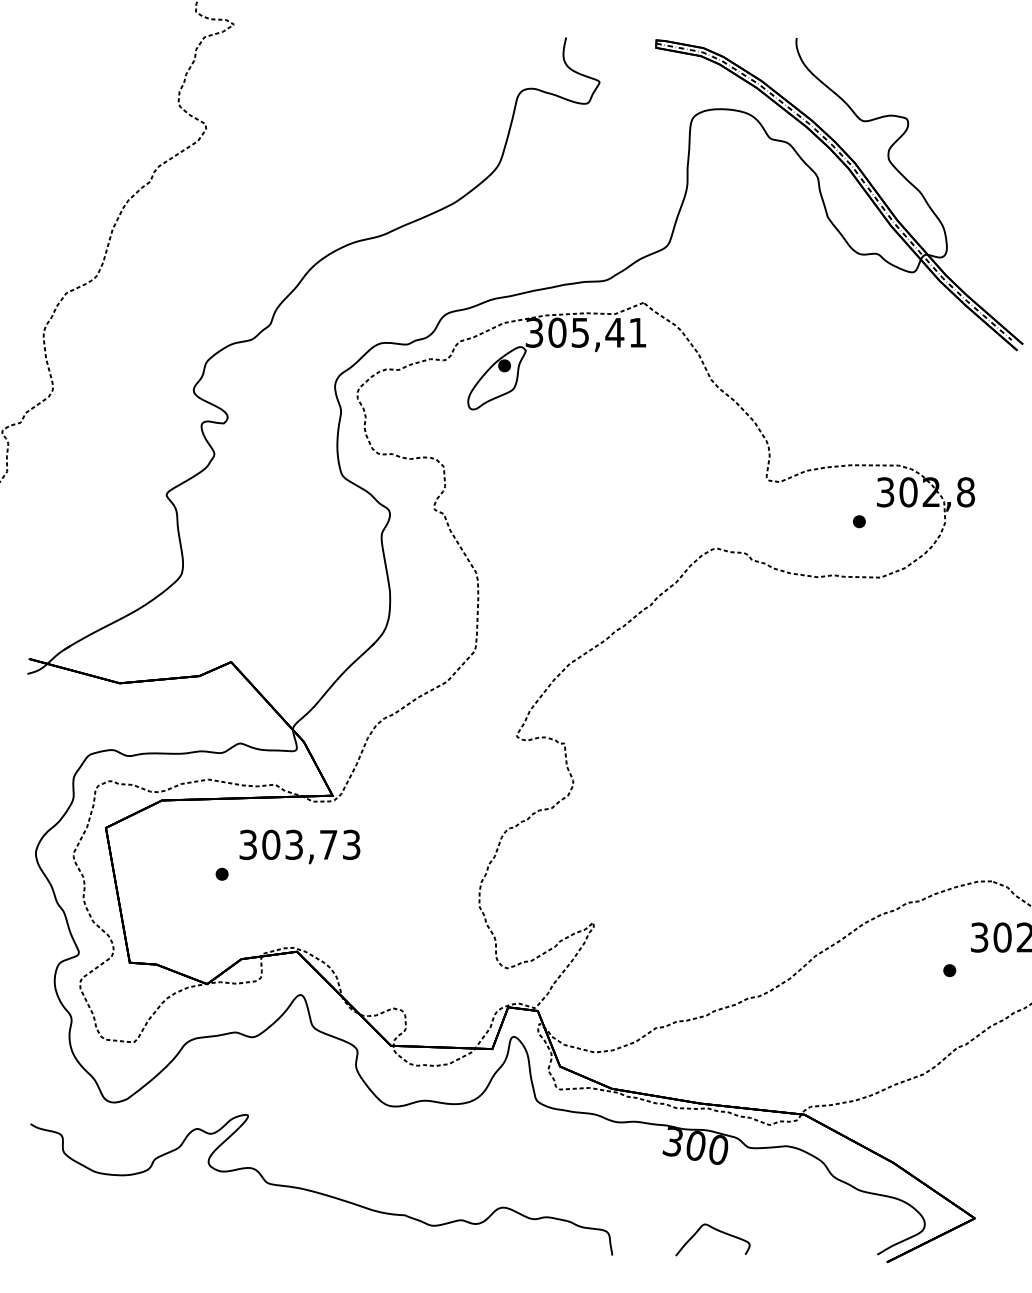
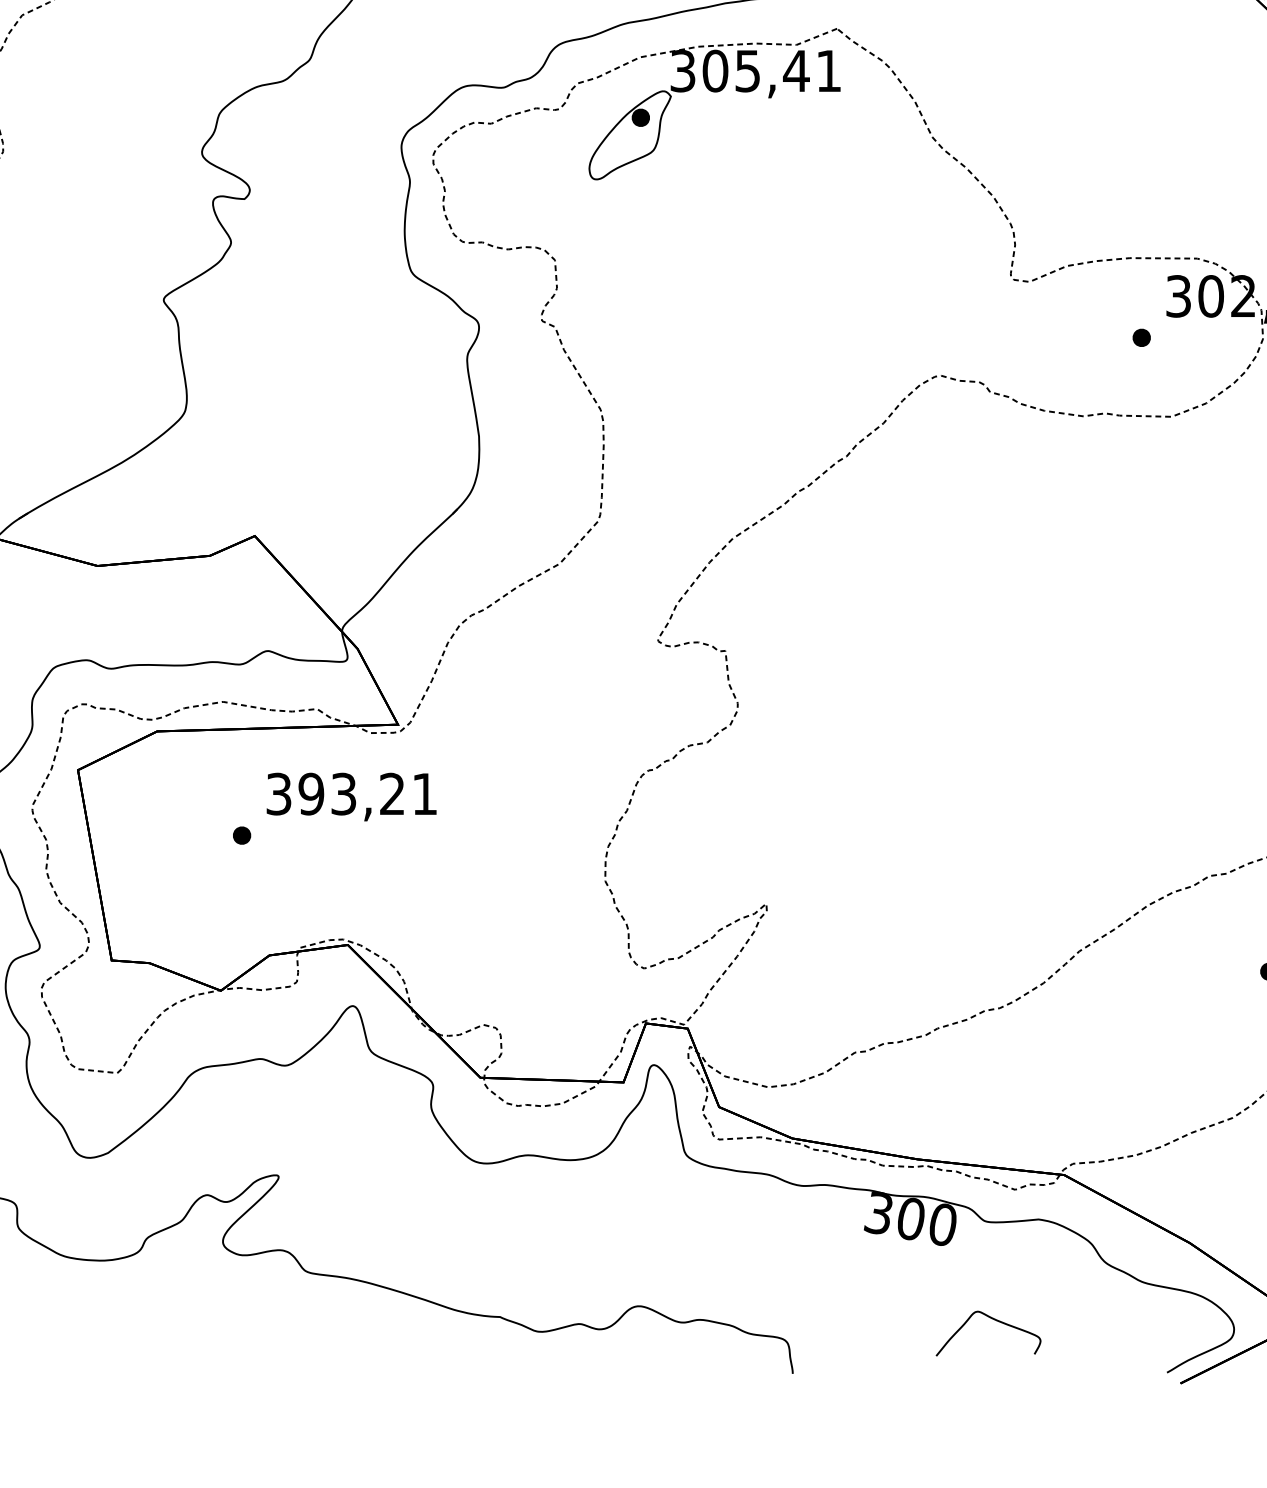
text: (311, 844) -> (368, 793), 303,73 -> 393,21
curve: (717, 1231) -> (995, 1321), moved

